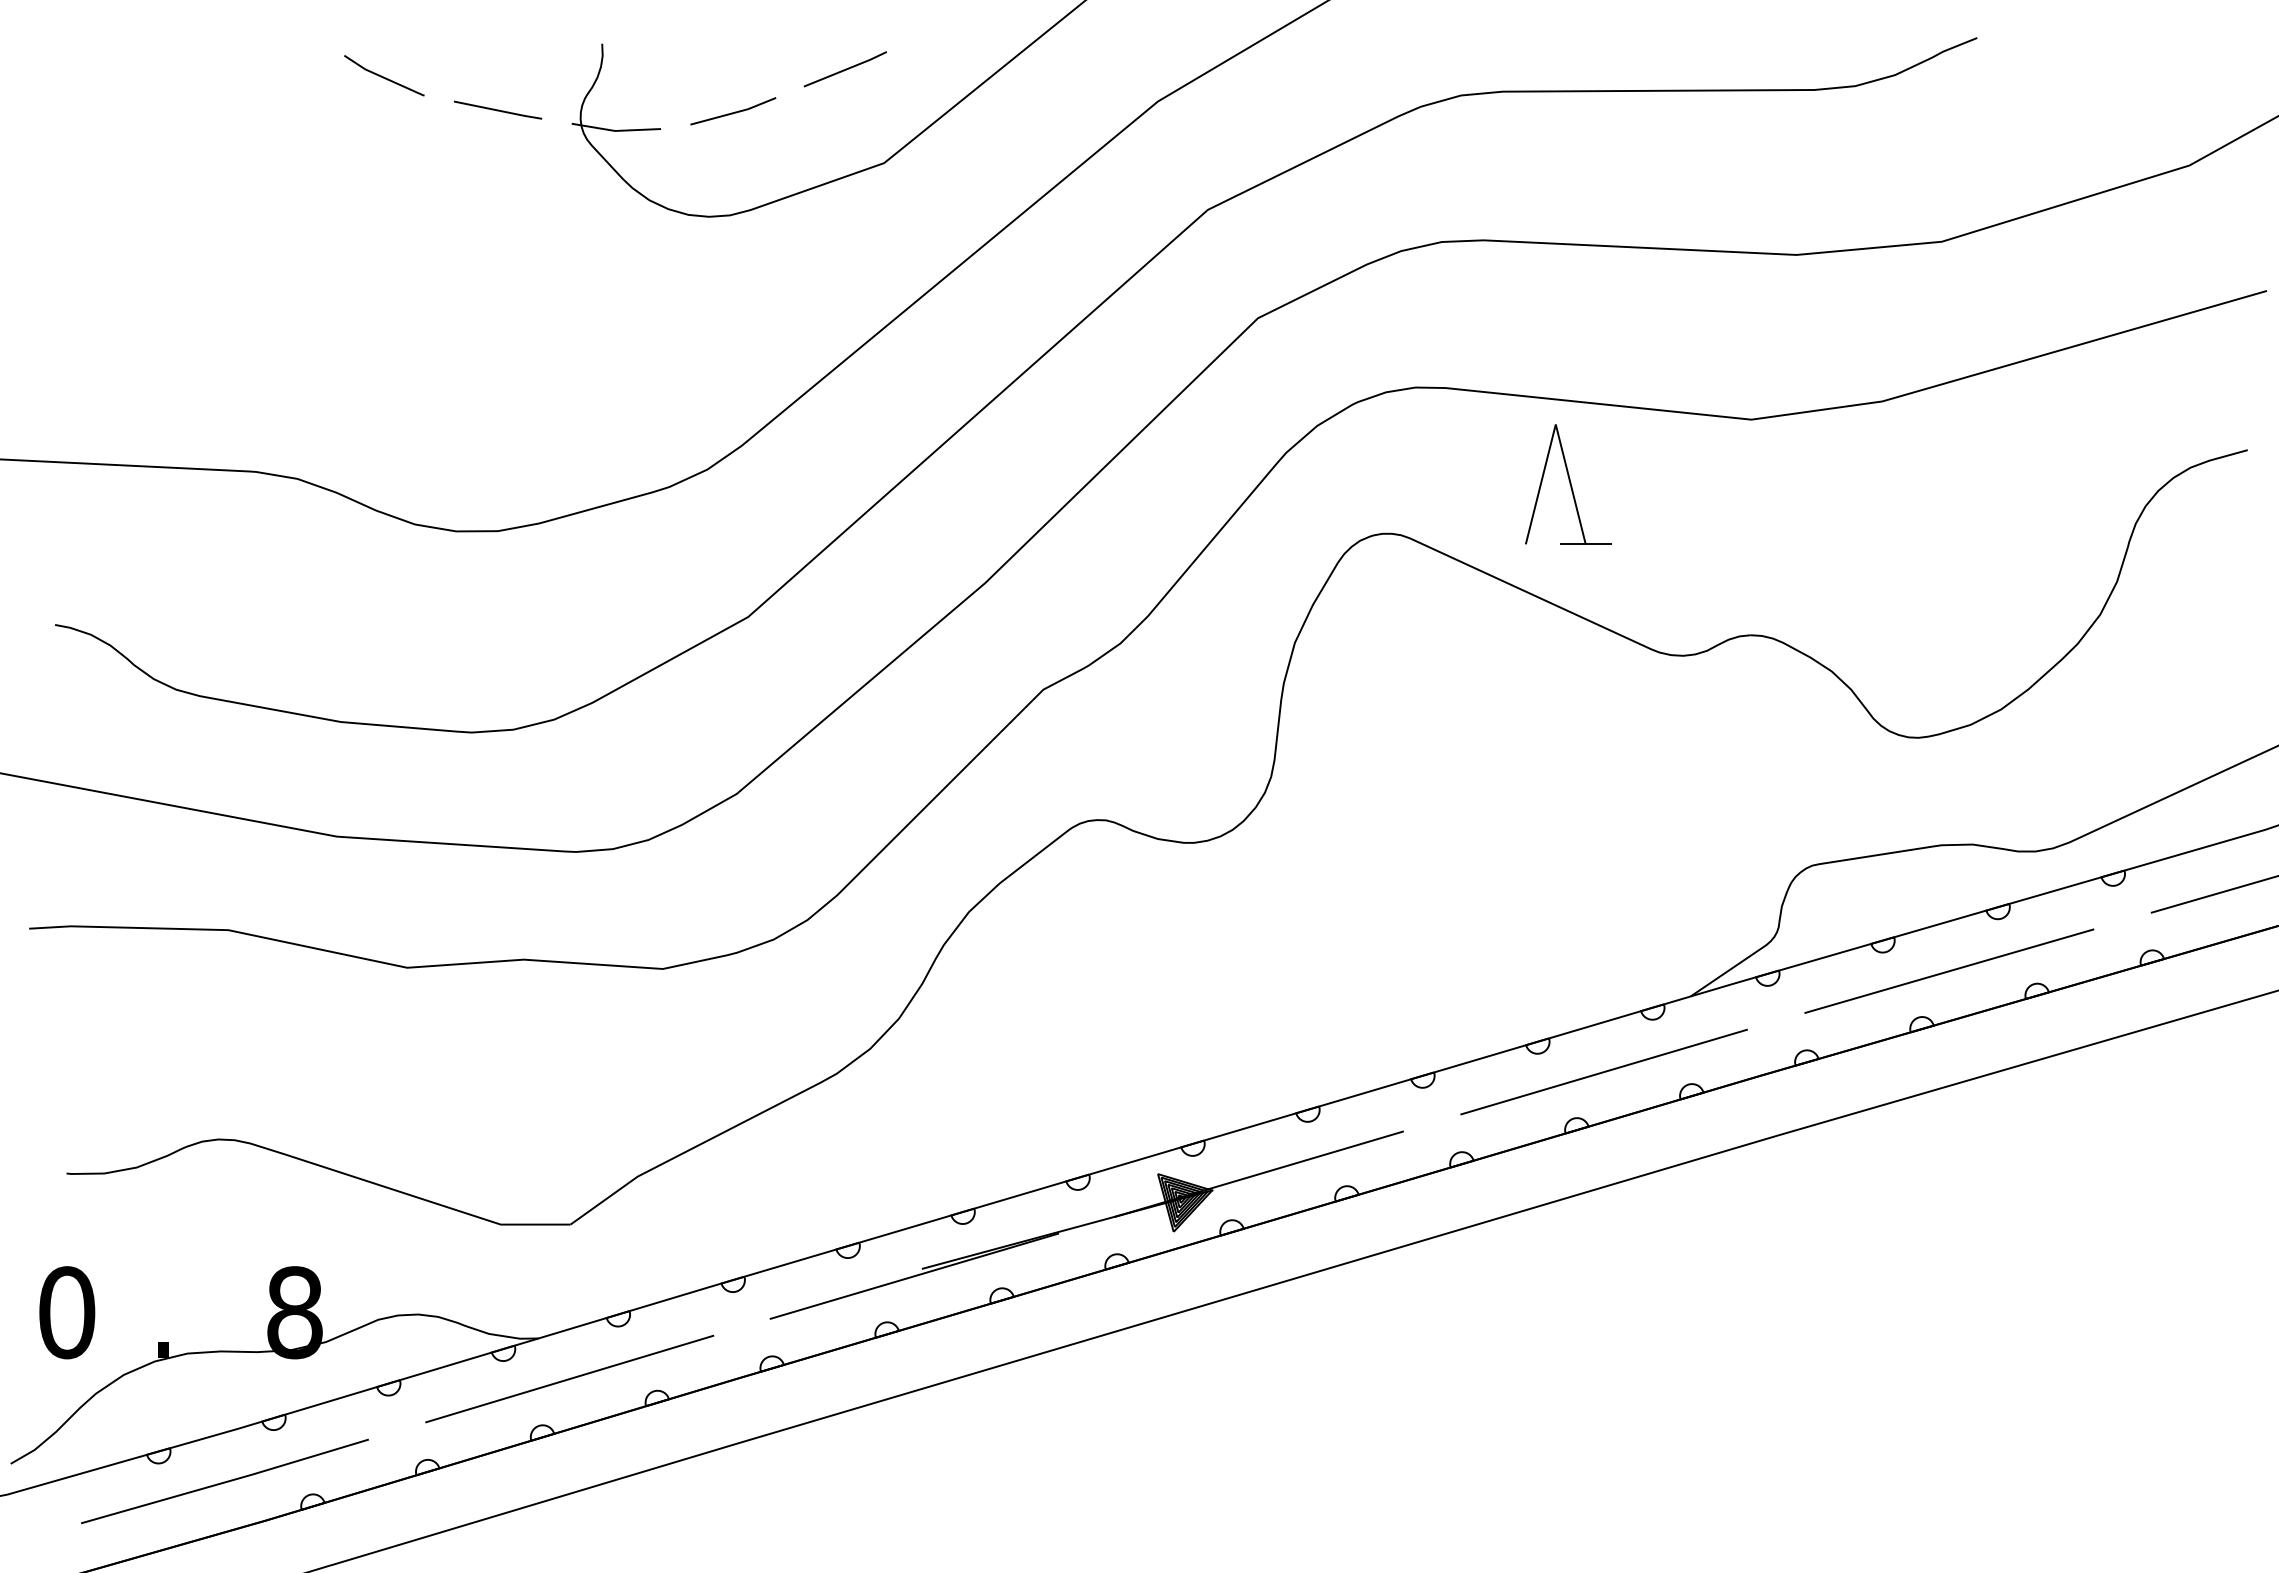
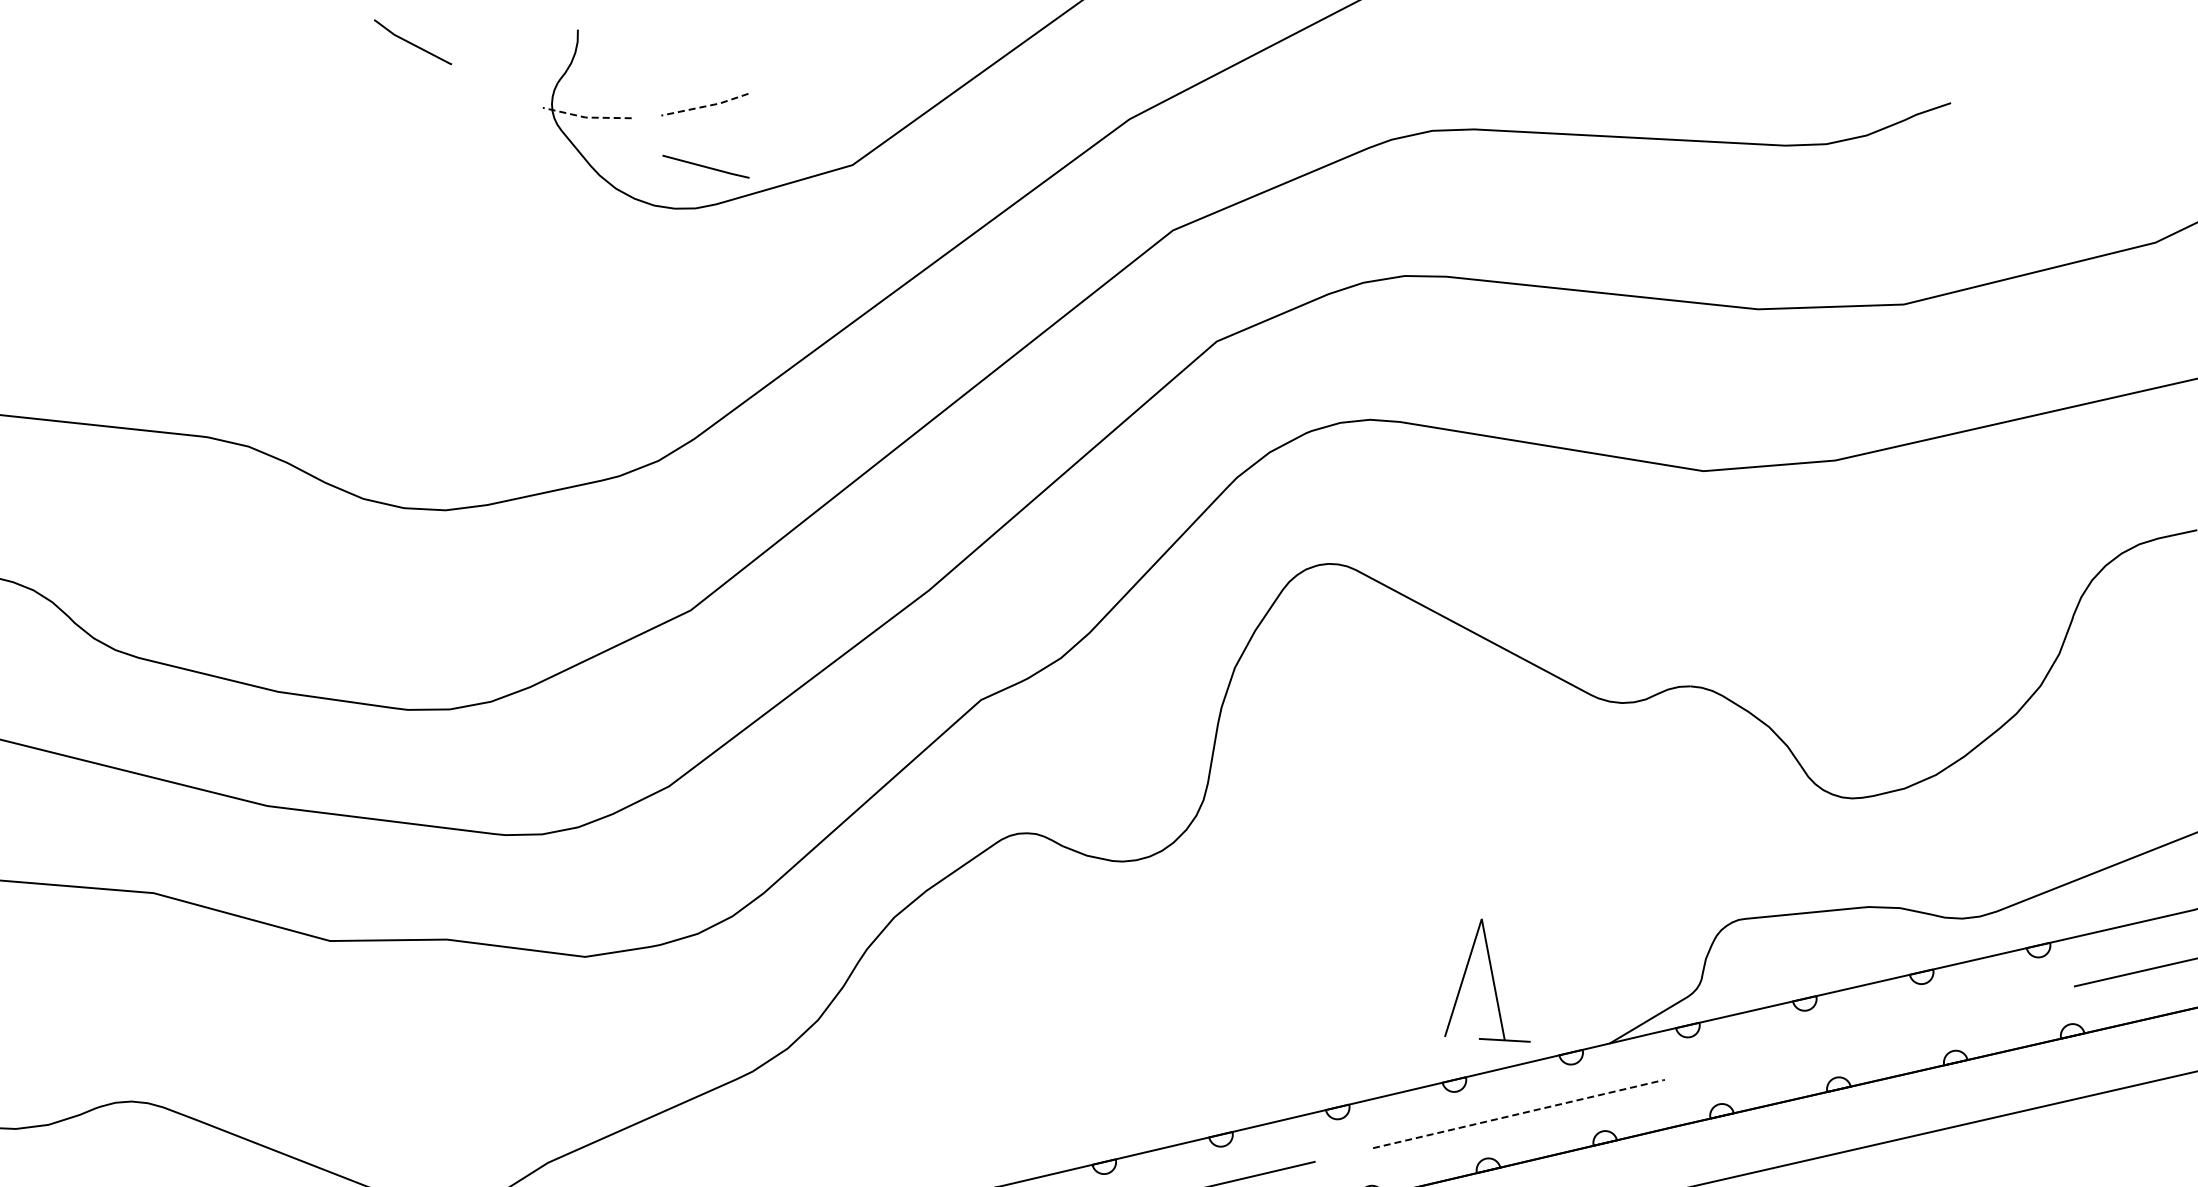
line: (844, 69) -> (818, 69), removed
line: (383, 76) -> (412, 42), moved
line: (498, 109) -> (706, 166), moved
line: (734, 112) -> (706, 105), solid -> dashed
line: (615, 131) -> (586, 118), solid -> dashed
part: (1568, 484) -> (1491, 979), moved
line: (1949, 970) -> (1869, 1032), removed
line: (1604, 1071) -> (1519, 1113), solid -> dashed

